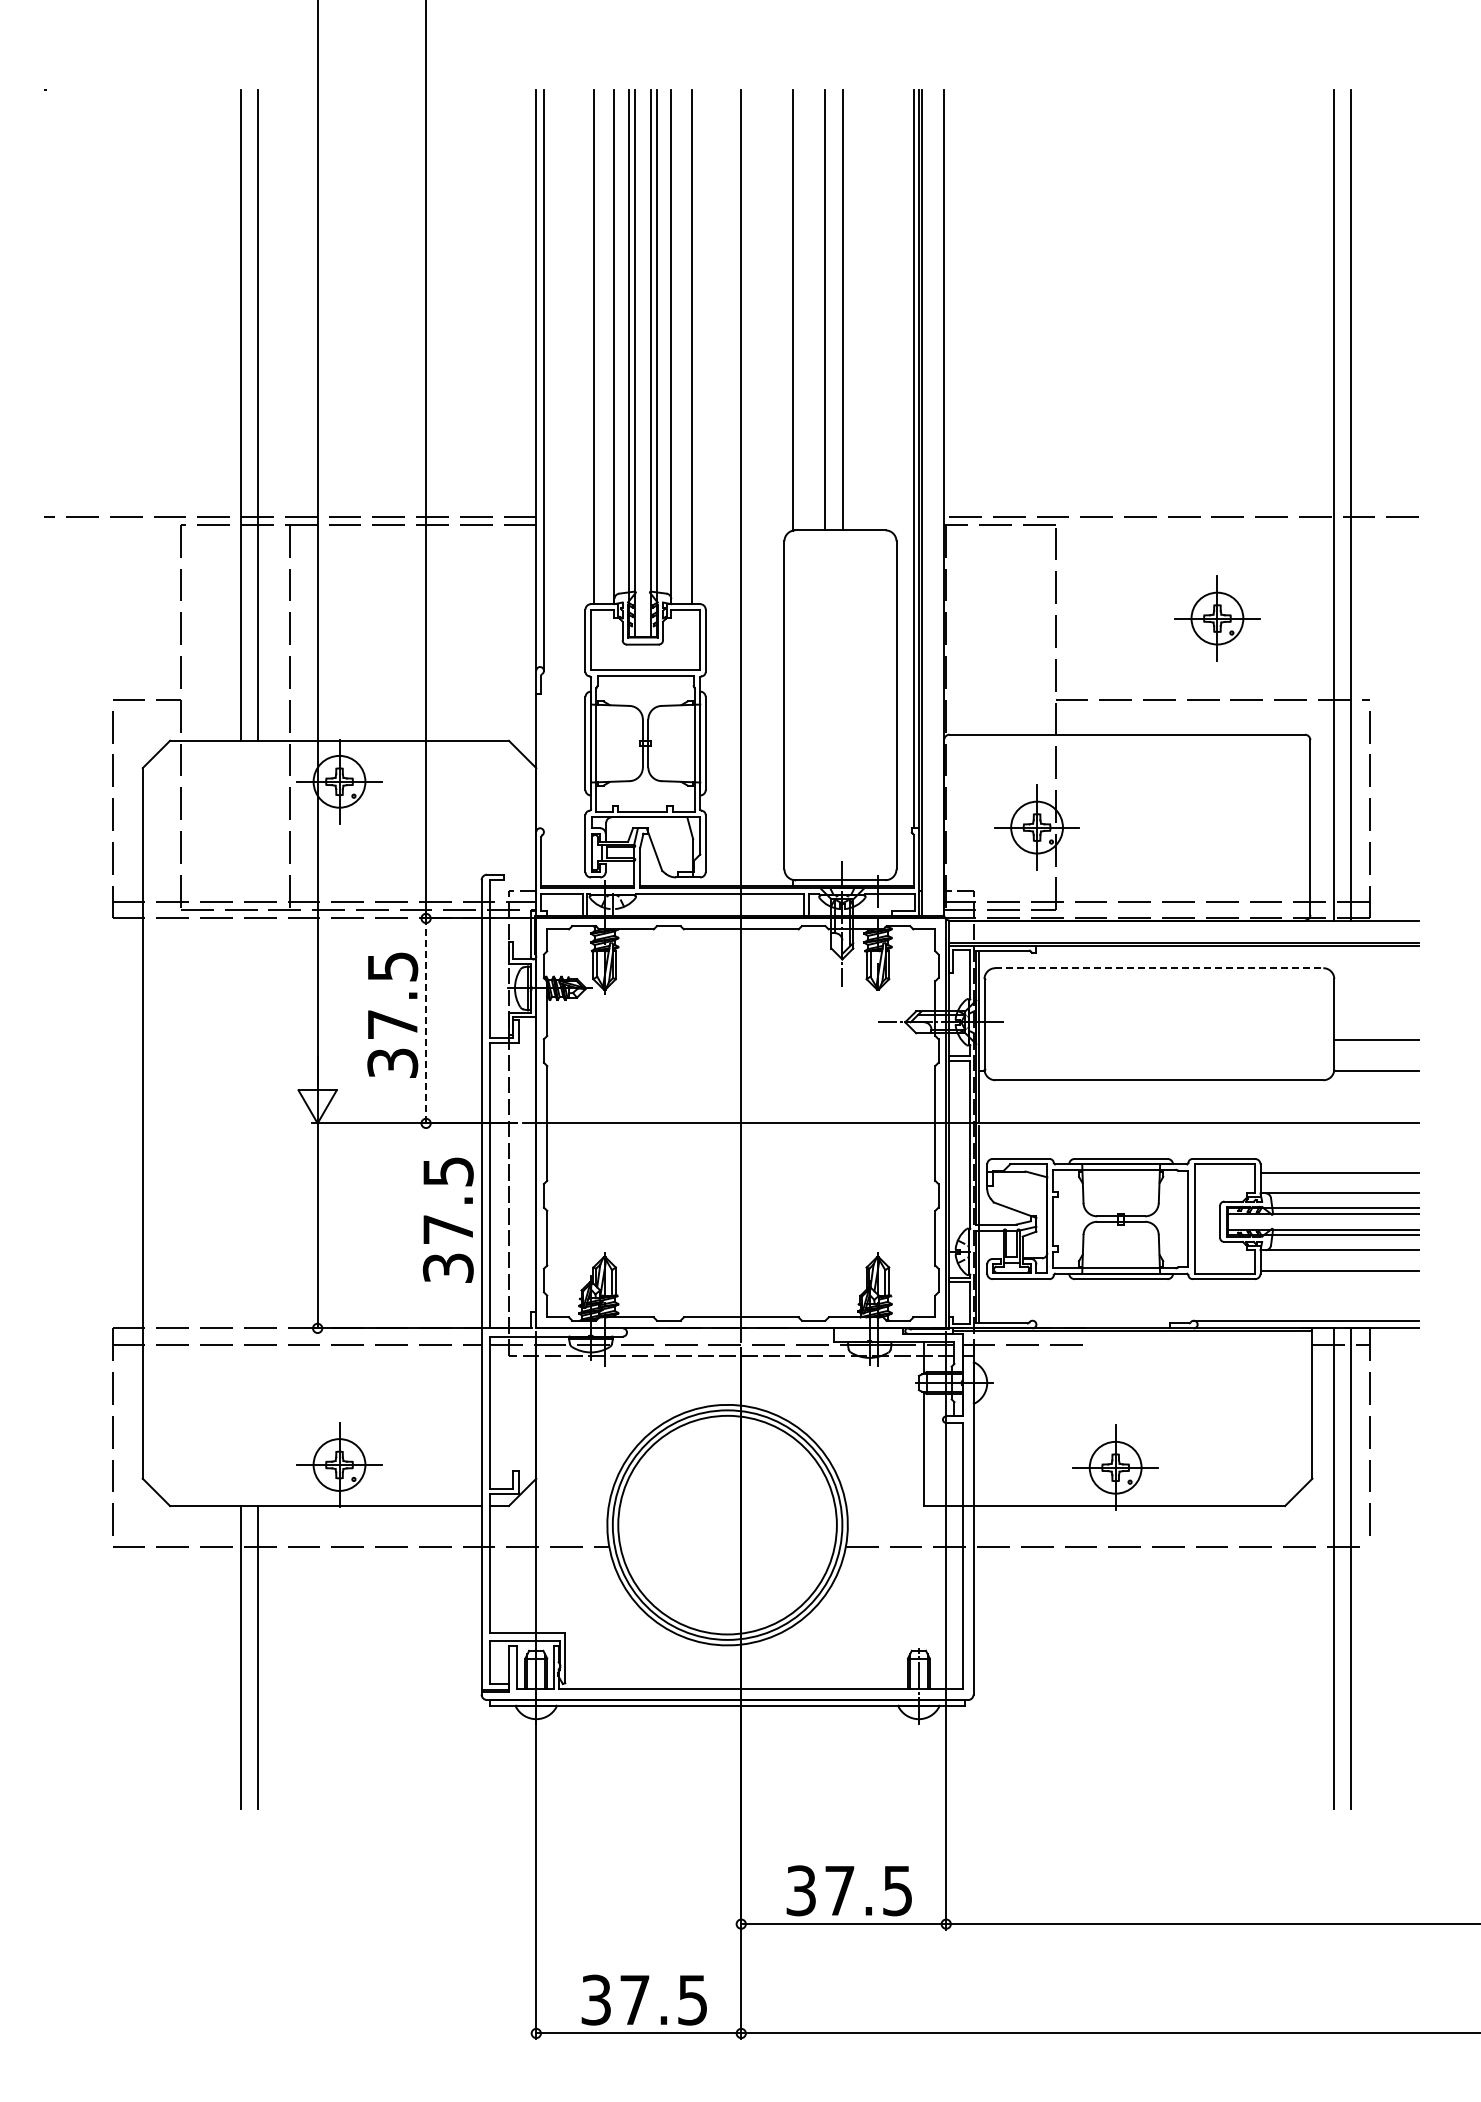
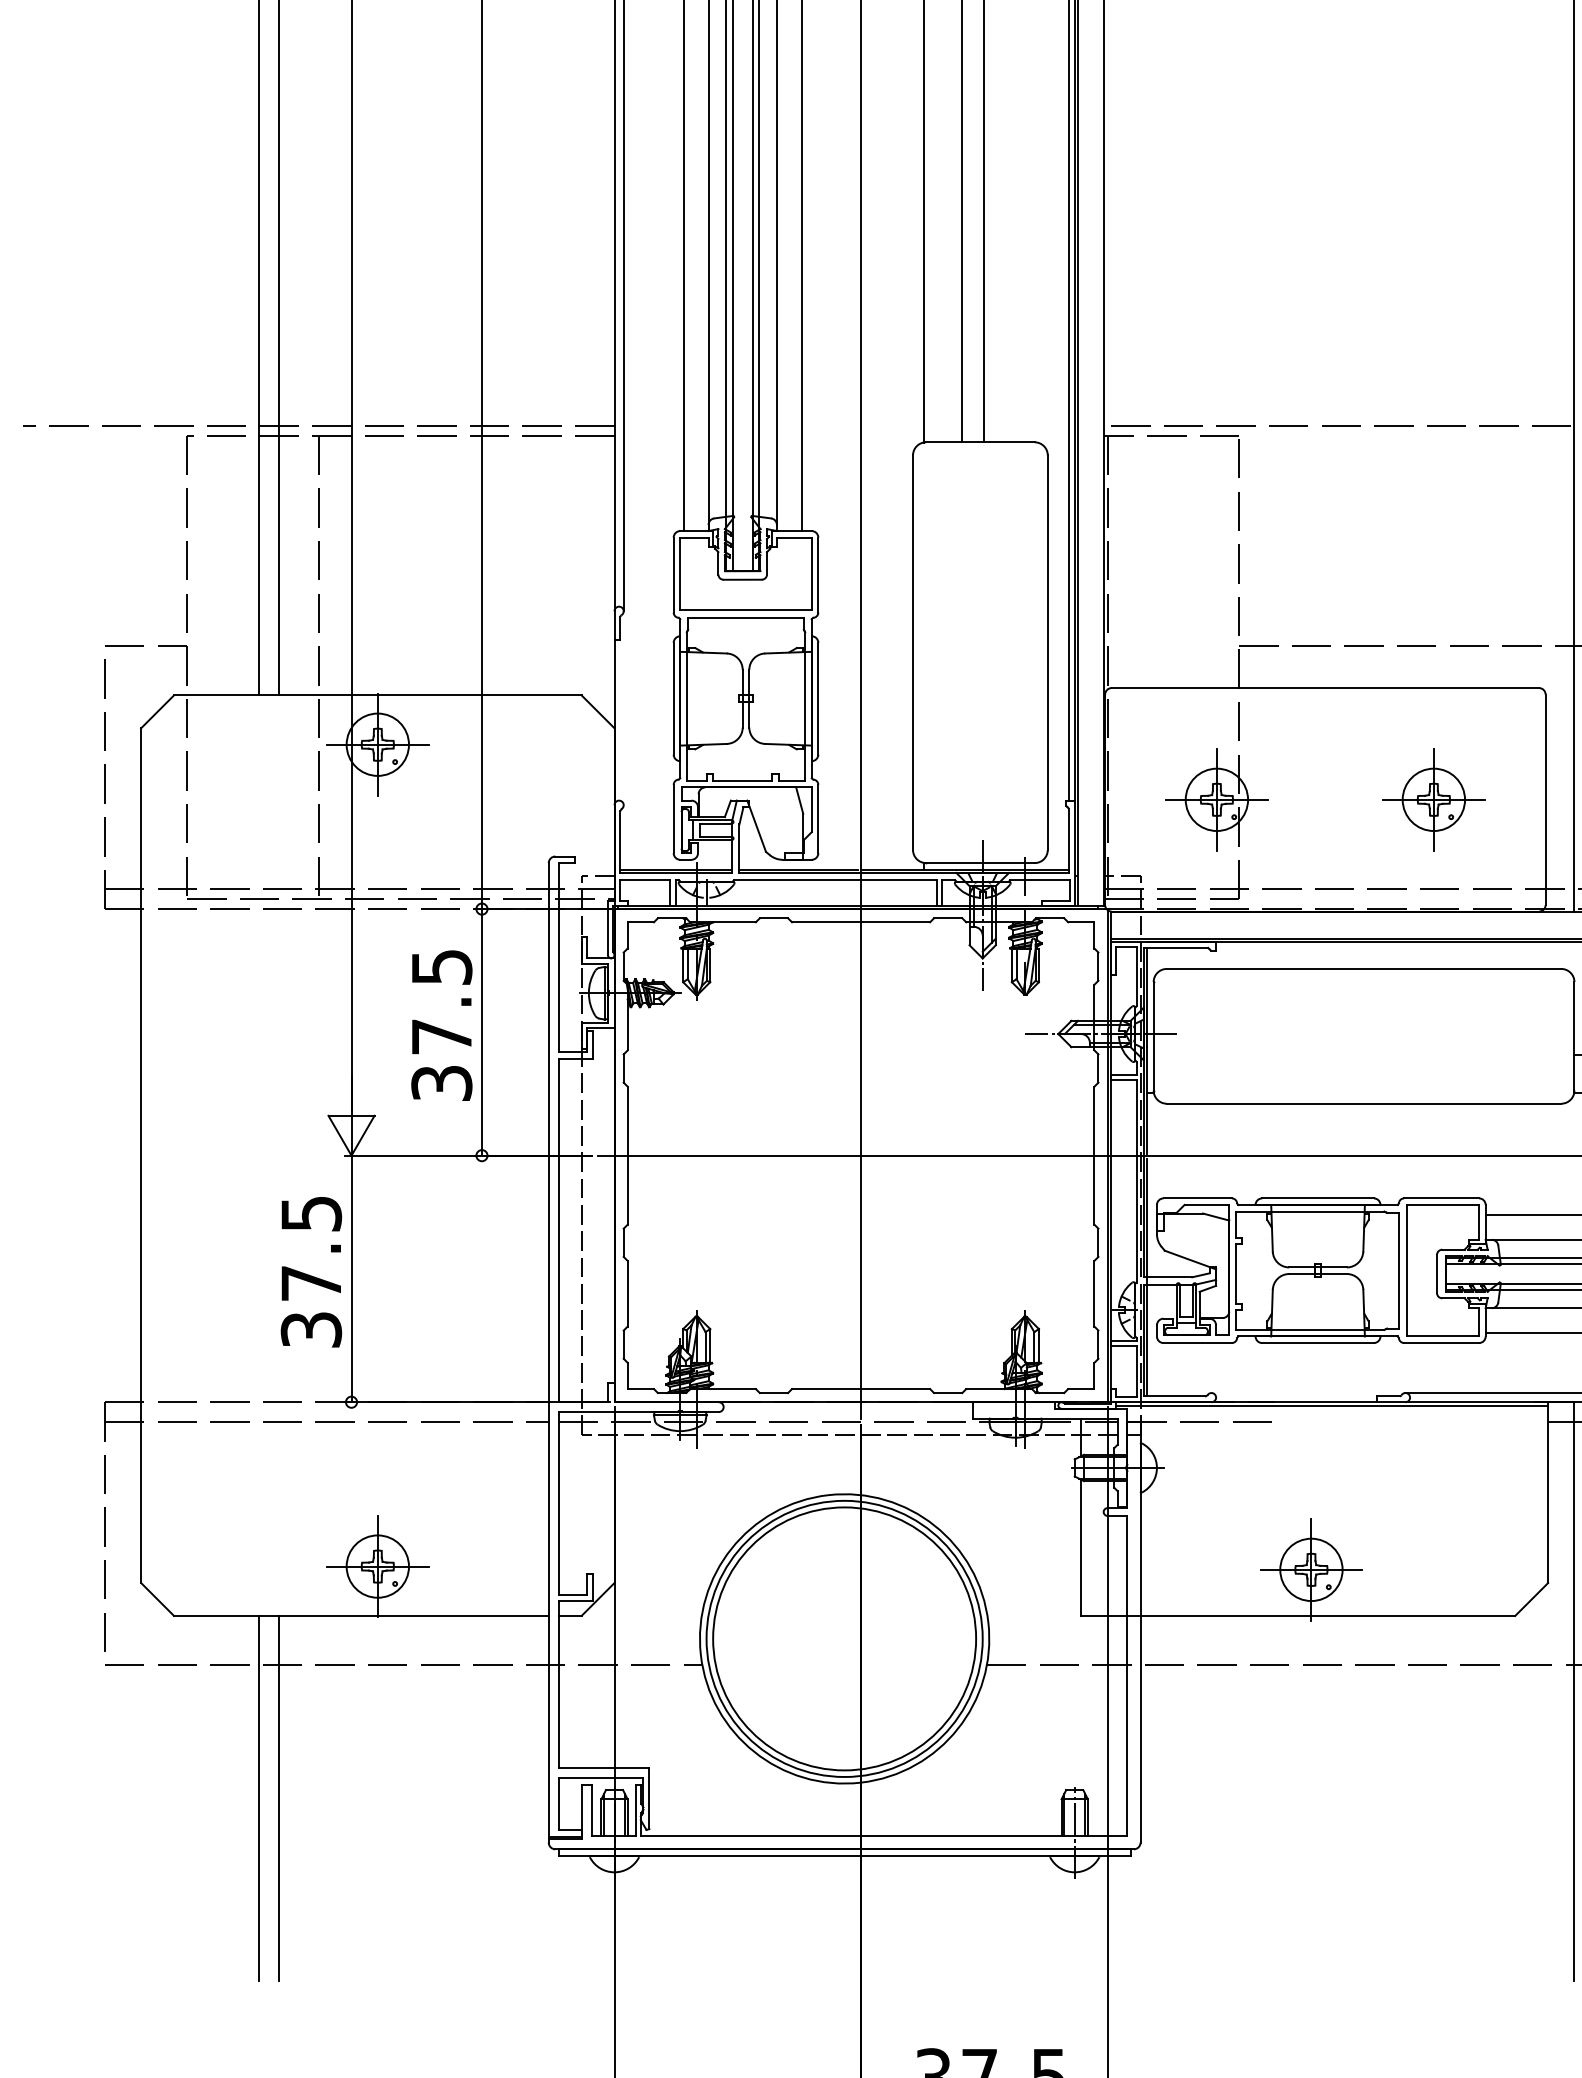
part: (1217, 618) -> (1433, 799), moved
line: (1159, 968) -> (1364, 969), dashed -> solid
line: (426, 1021) -> (482, 1033), dashed -> solid
text: (447, 1219) -> (310, 1271), moved

